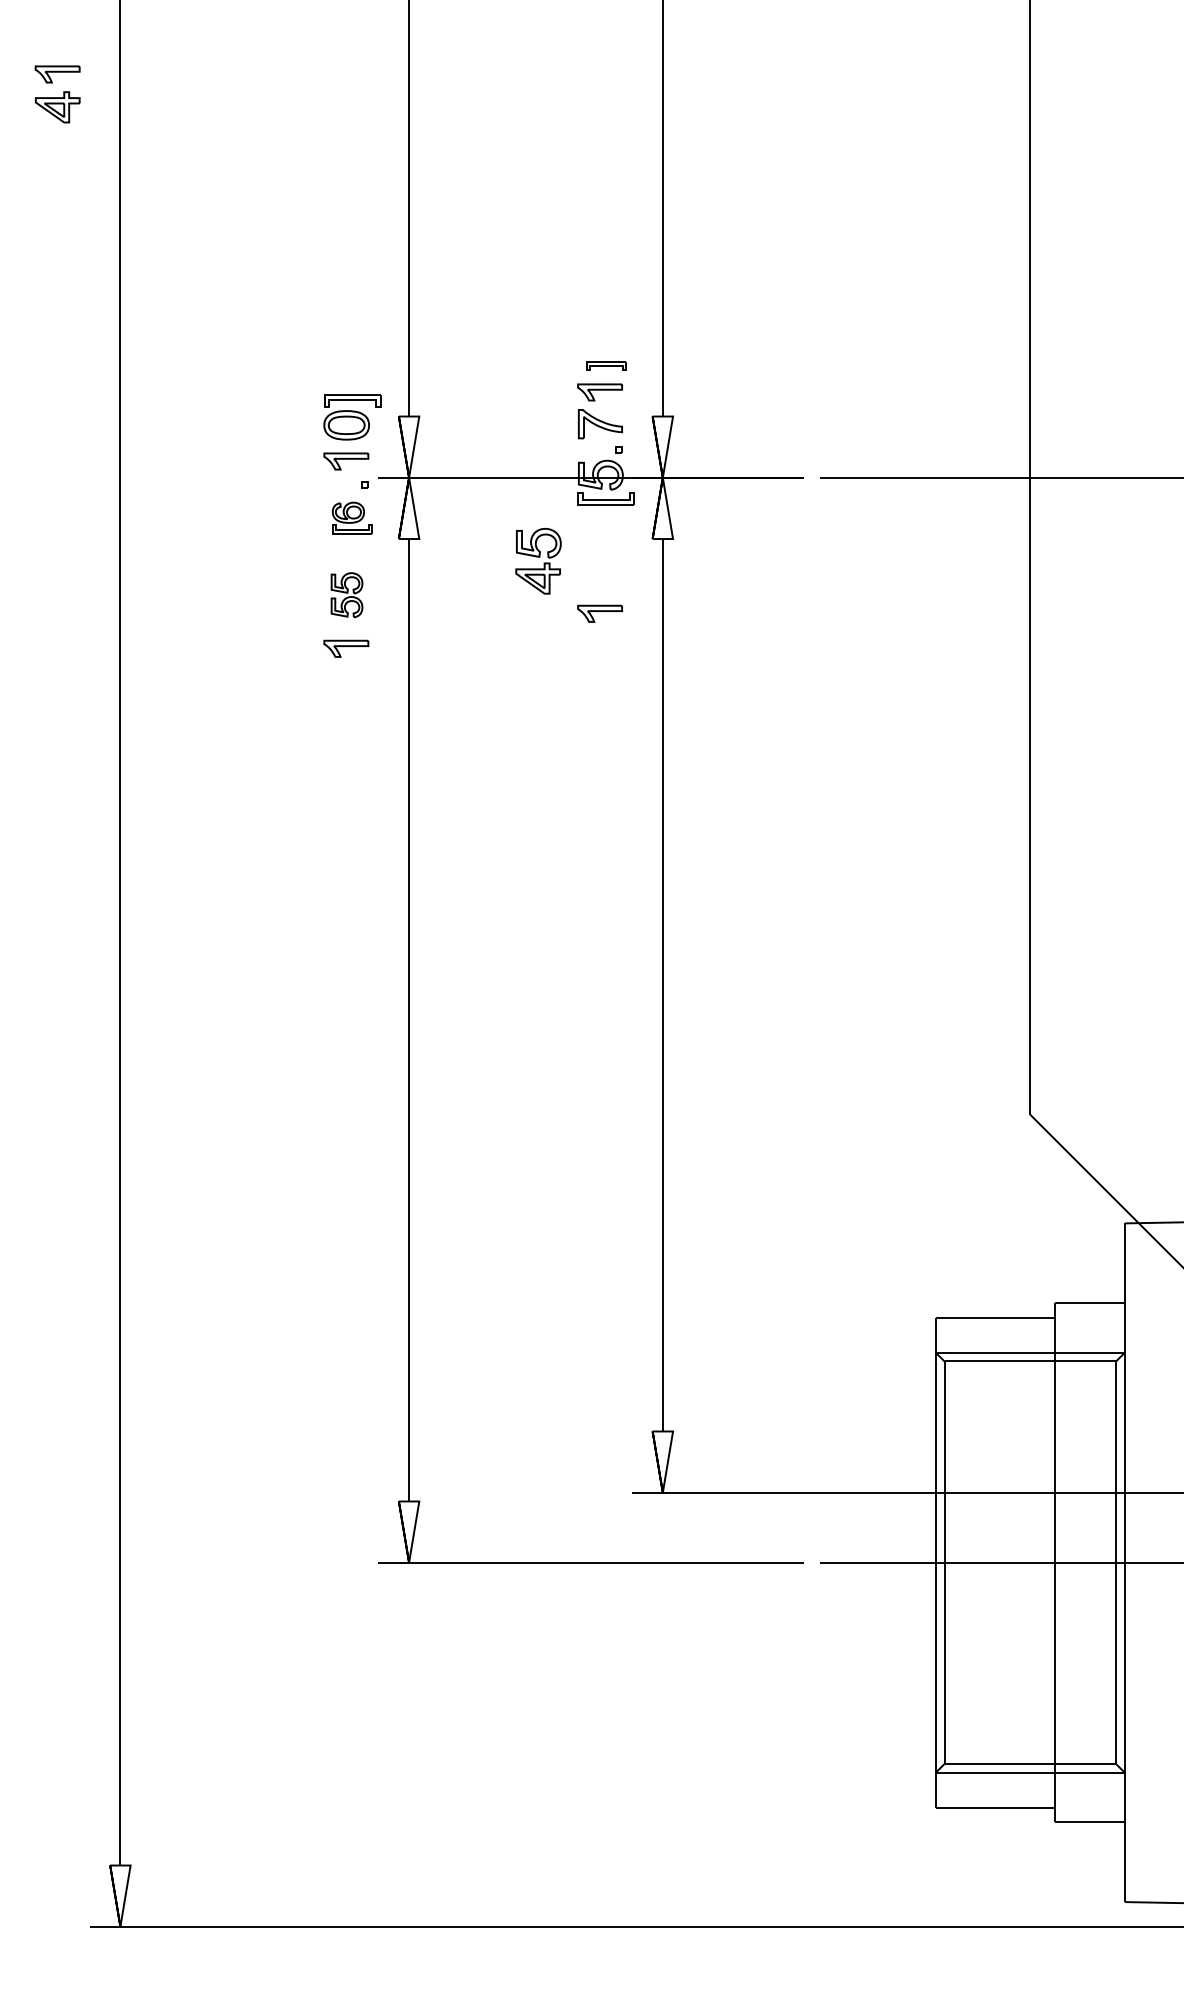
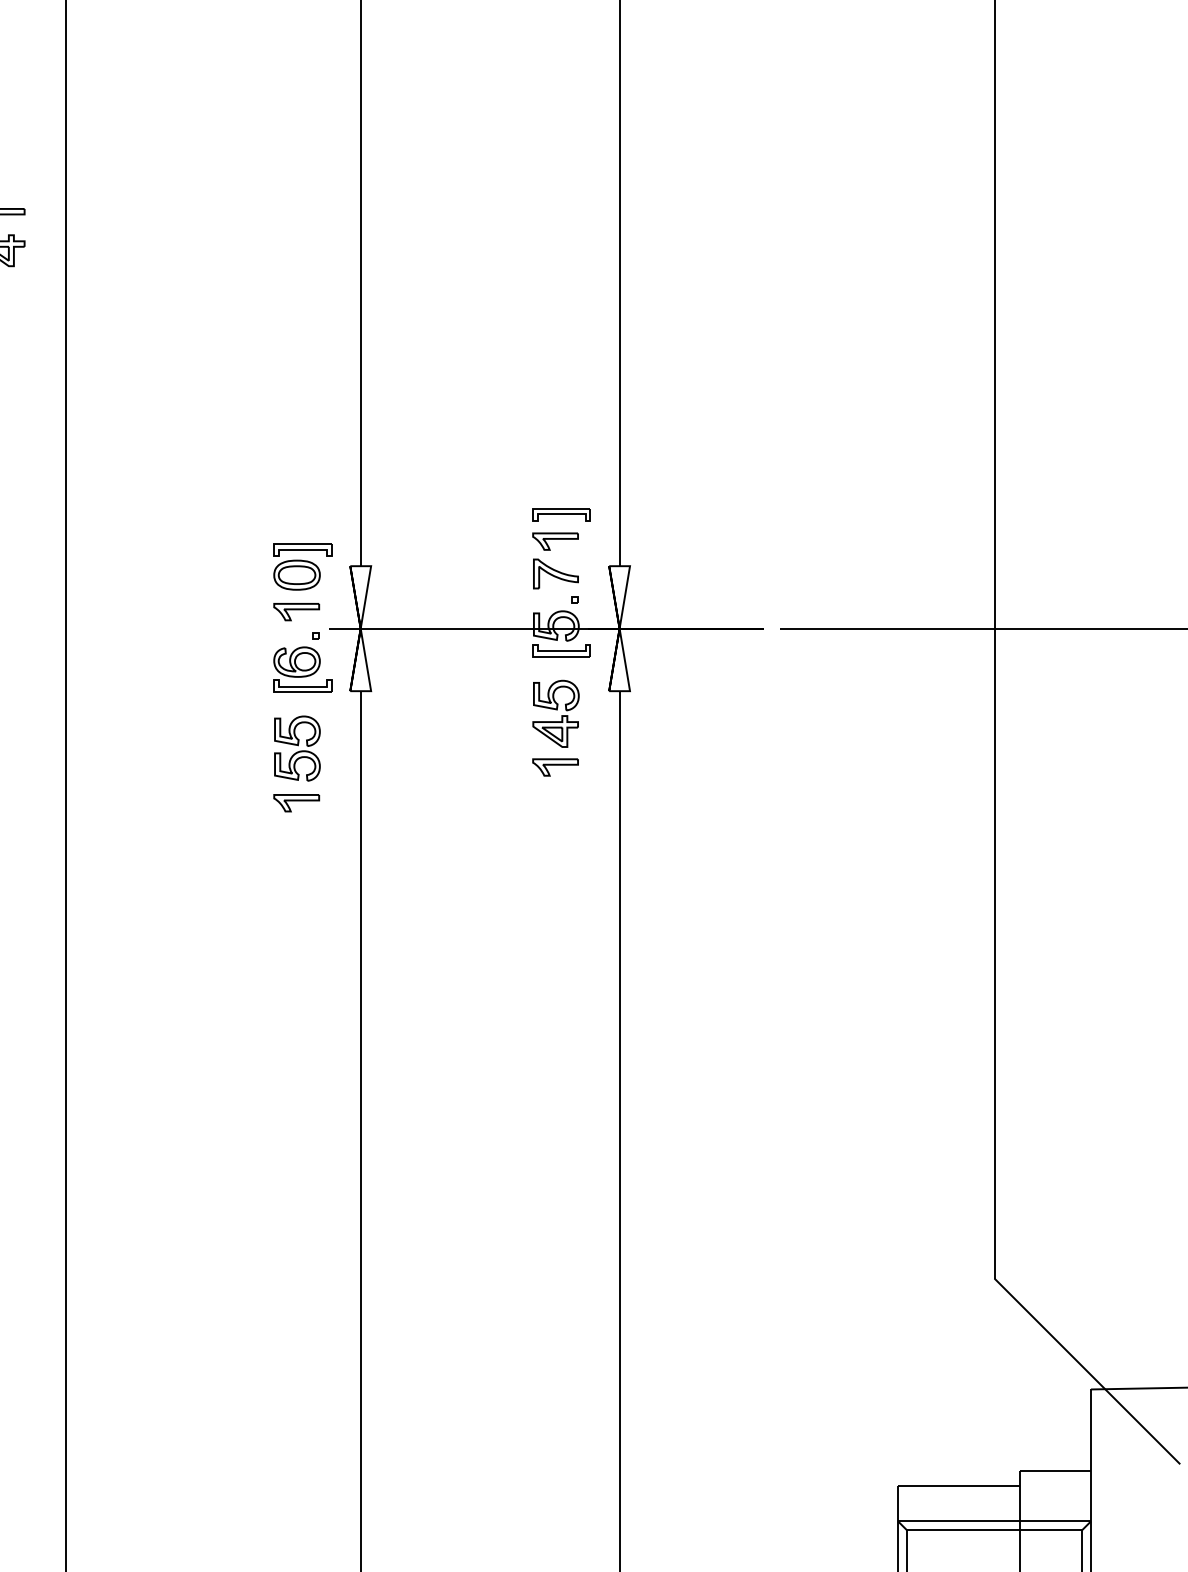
part: (605, 365) -> (561, 514), size x1.43
part: (352, 517) -> (302, 669), size x1.43
part: (538, 560) -> (556, 713), moved
part: (346, 594) -> (296, 747), size x1.43

